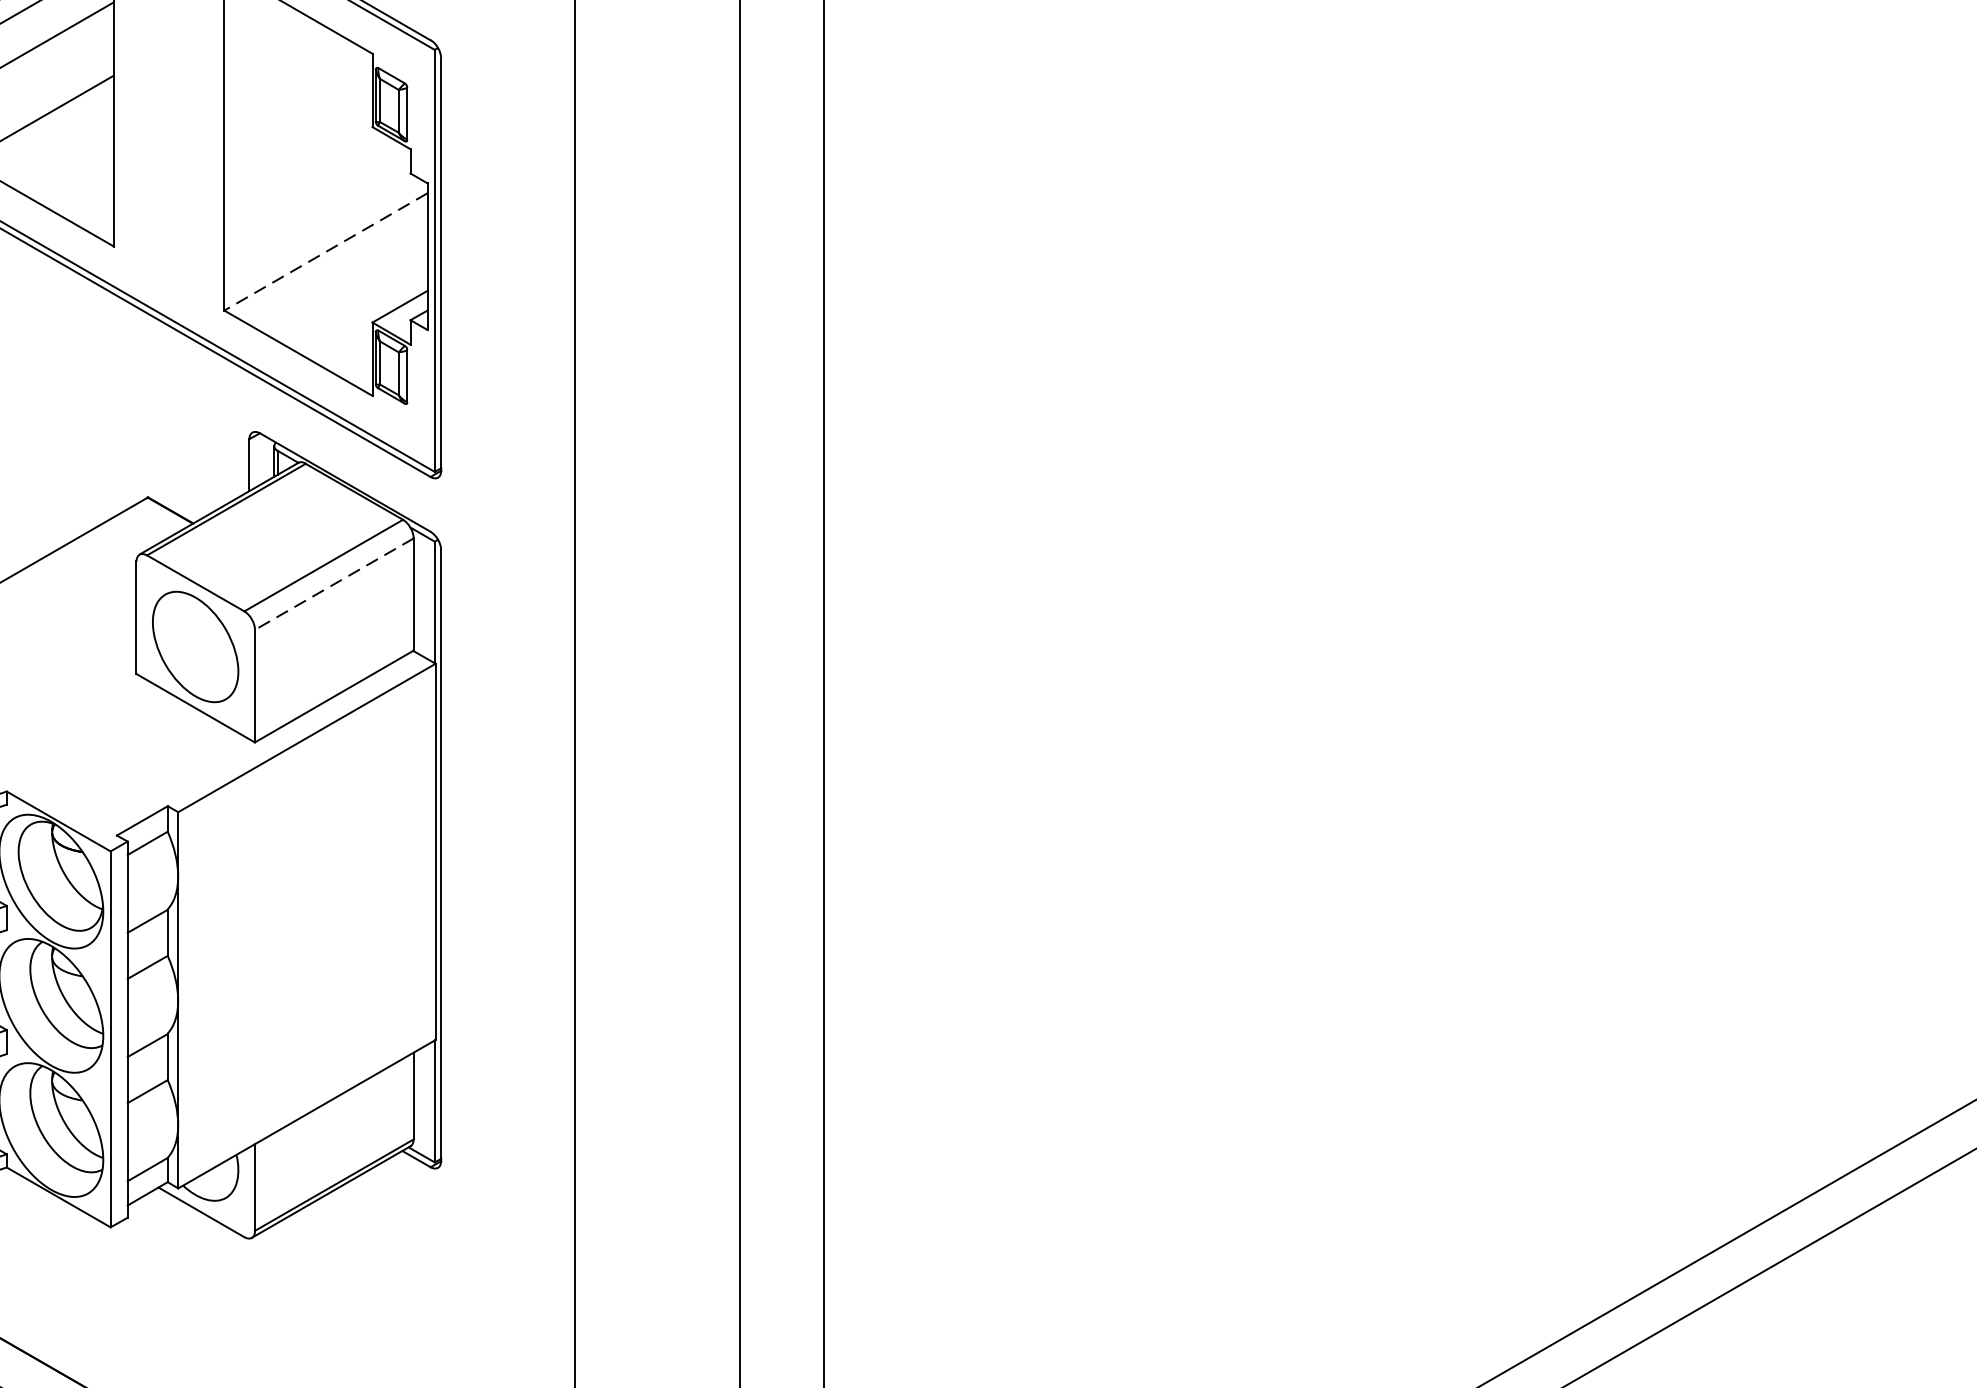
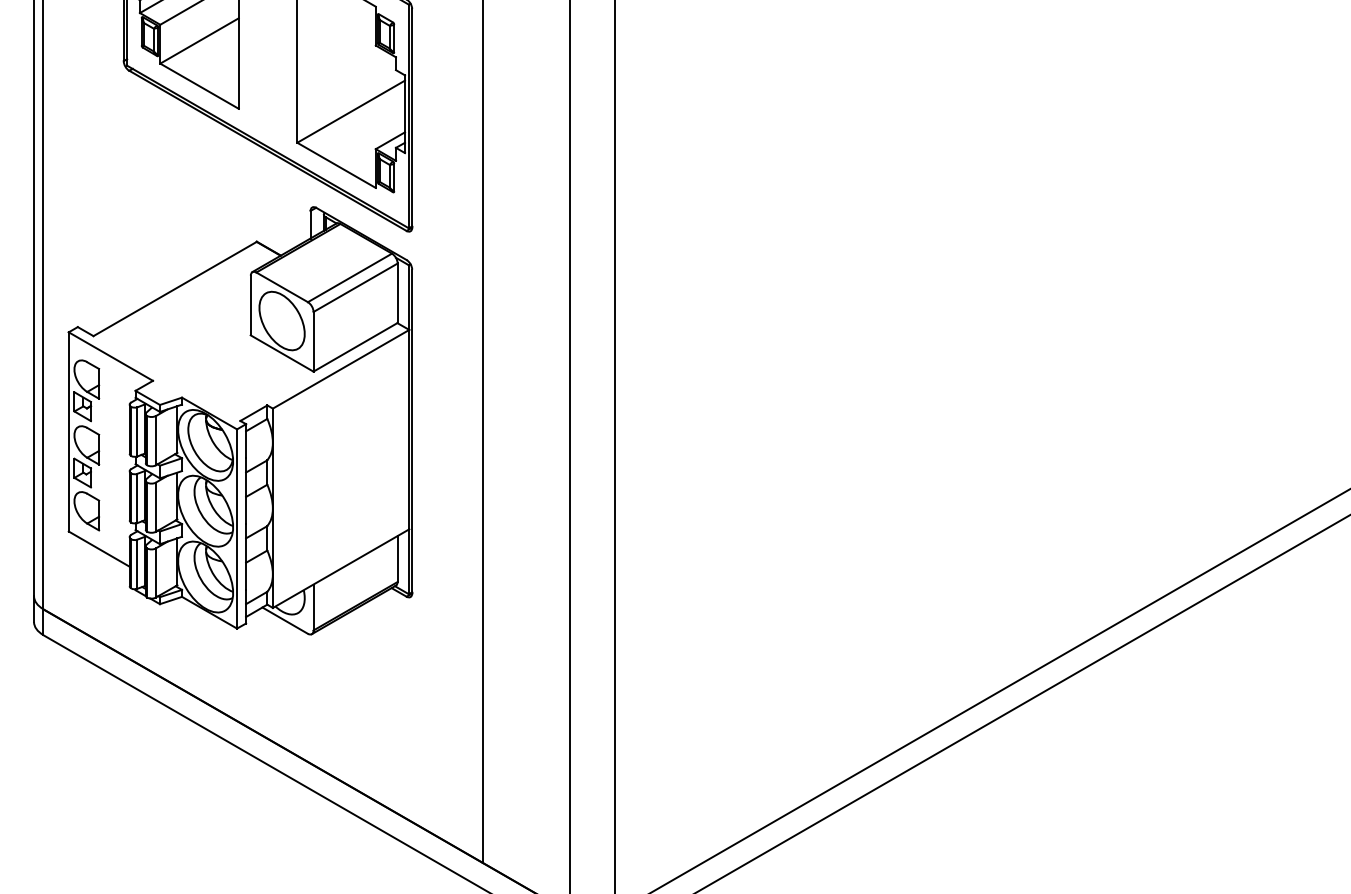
line: (324, 251) -> (350, 111), dashed -> solid
line: (334, 583) -> (355, 287), dashed -> solid

